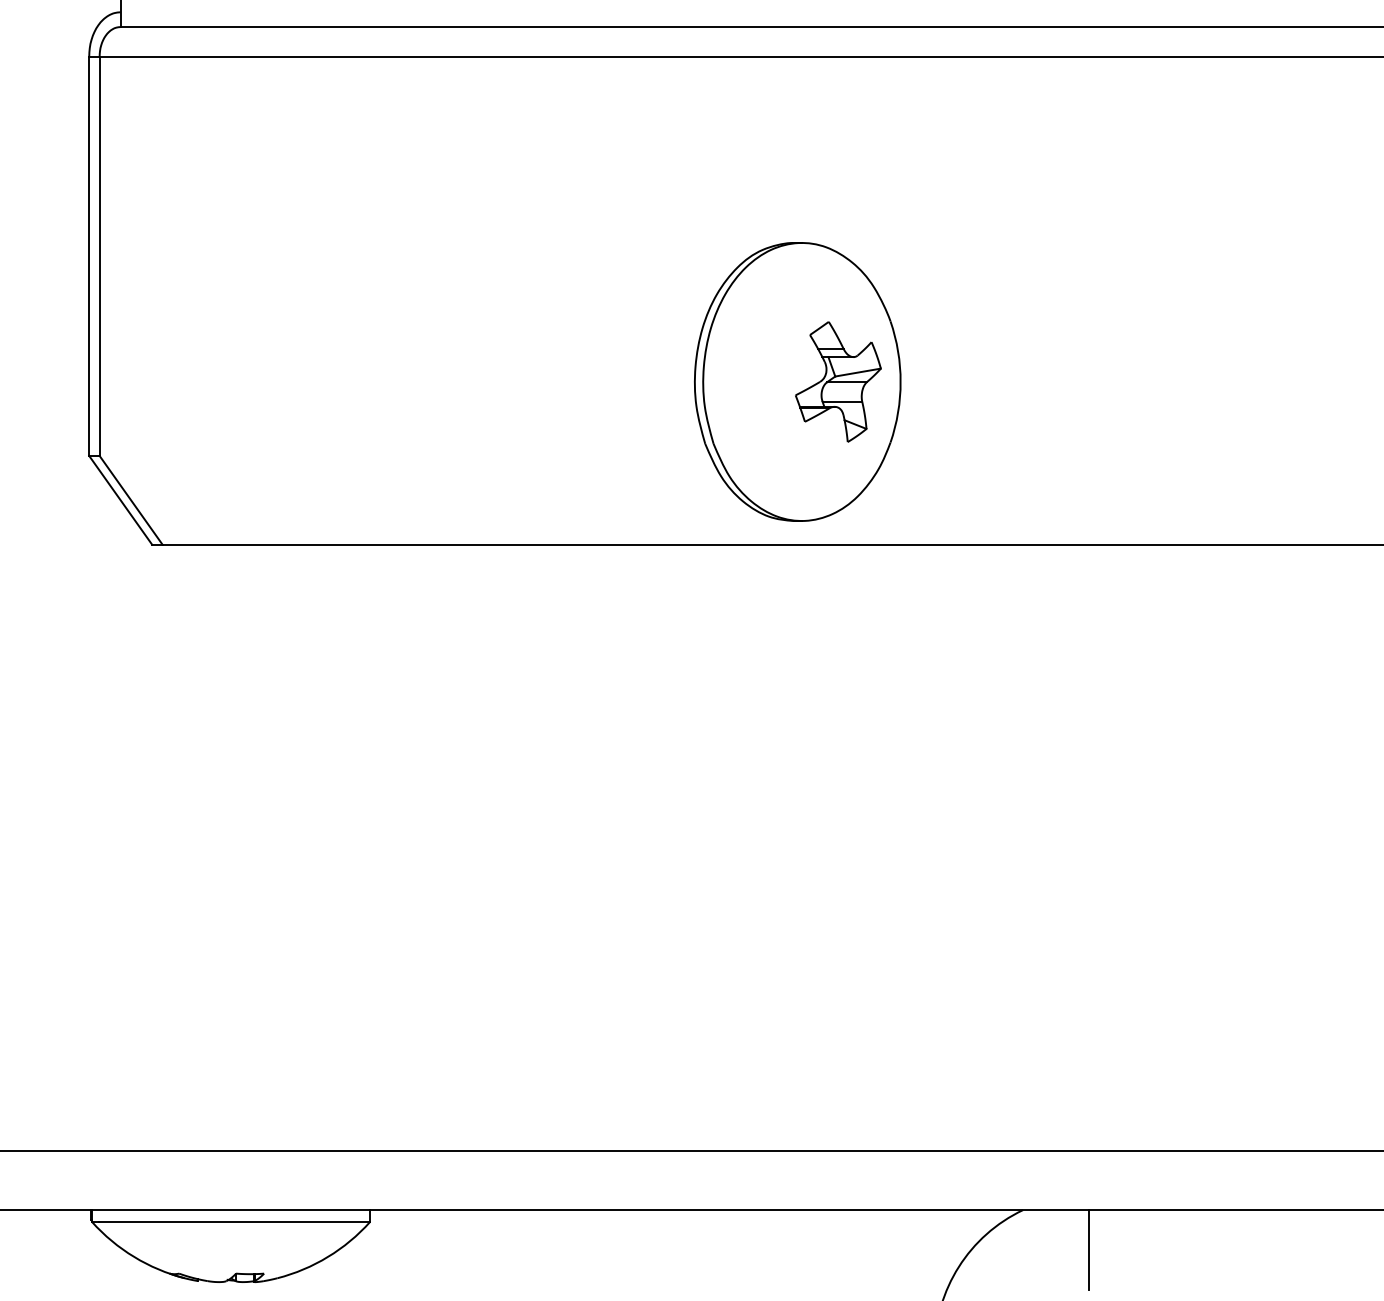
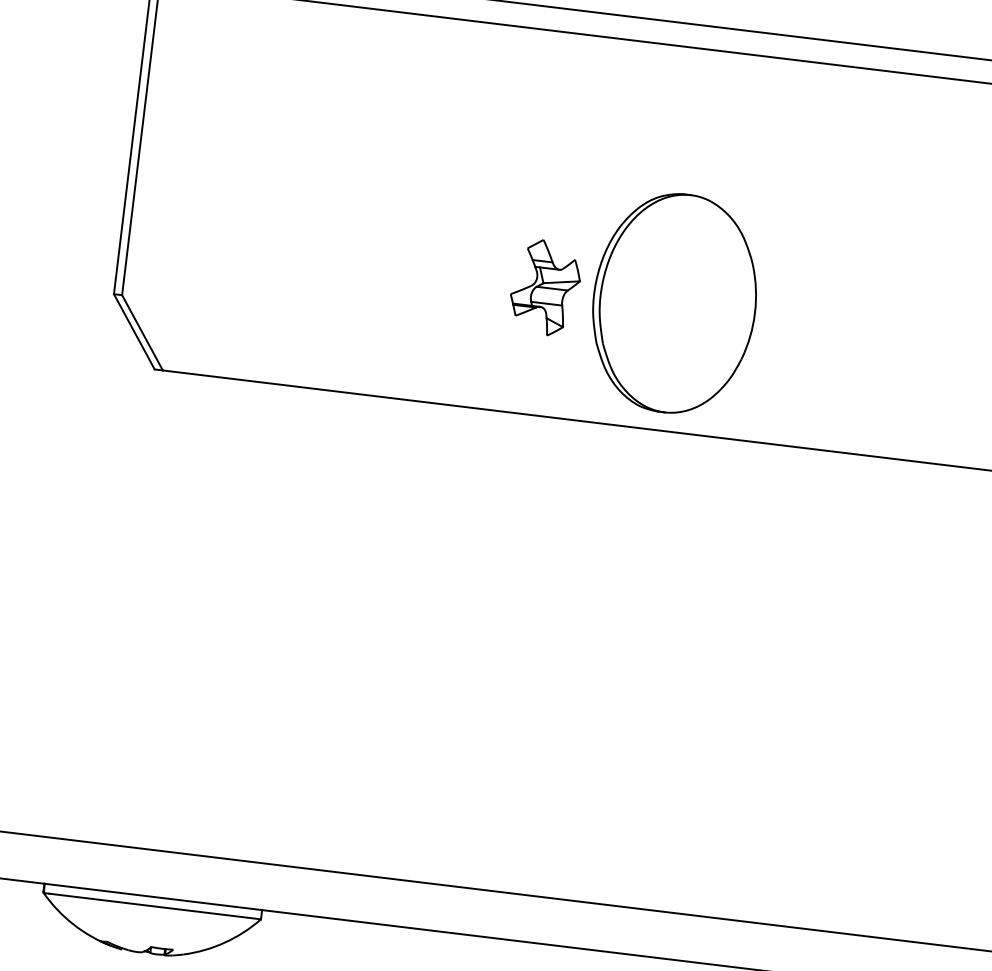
part: (838, 381) -> (545, 287), moved

